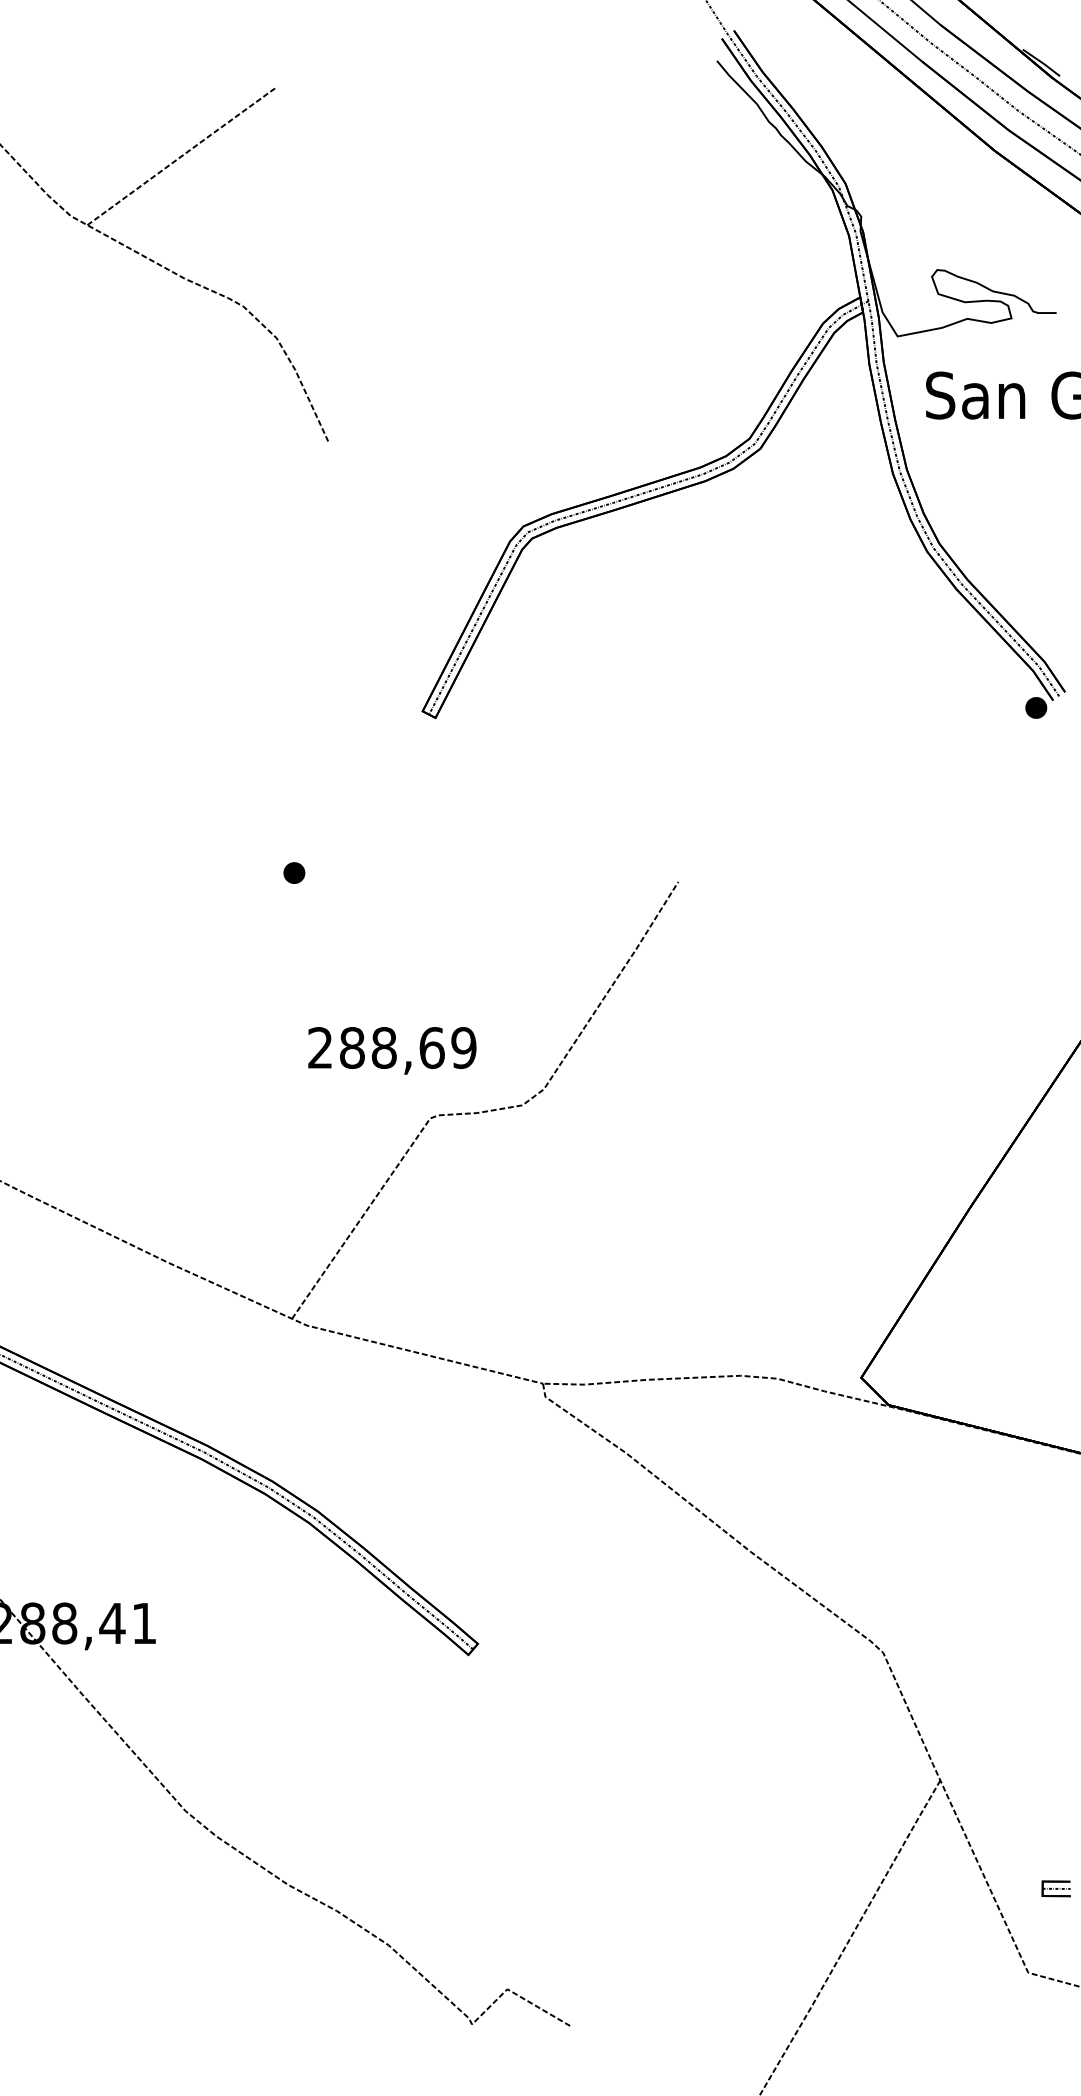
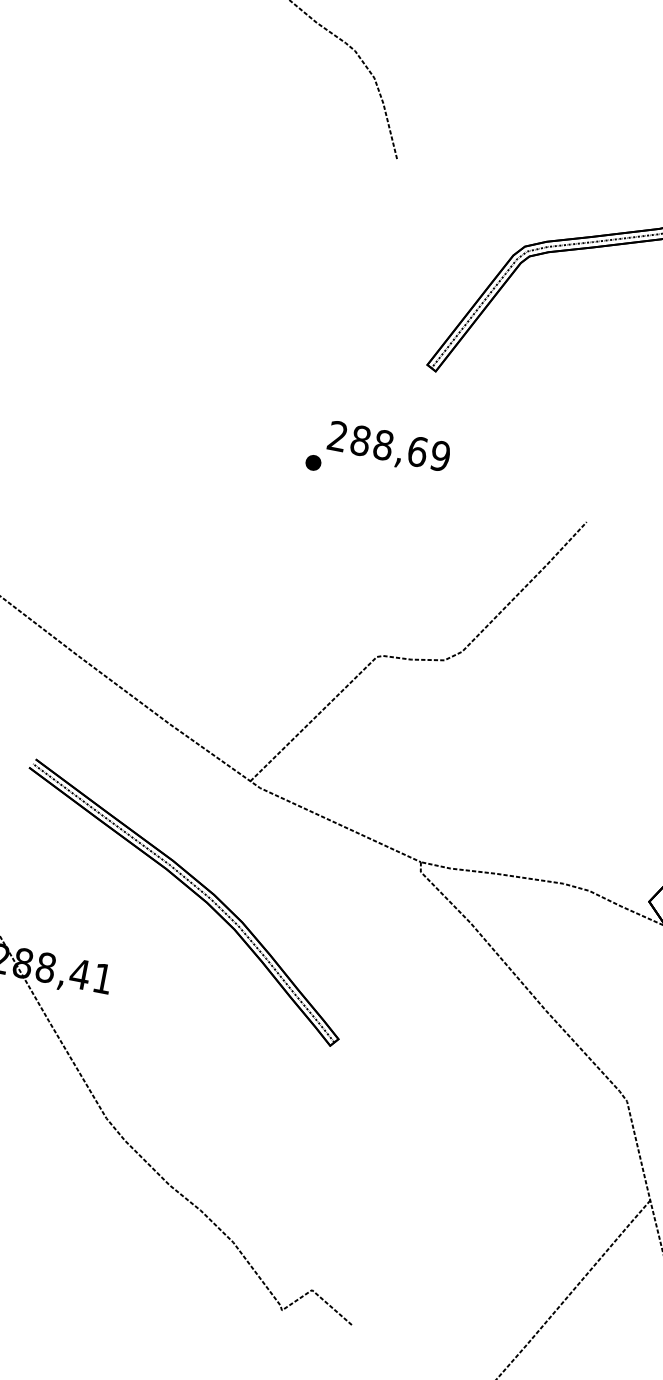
text: (392, 1050) -> (389, 448), moved

